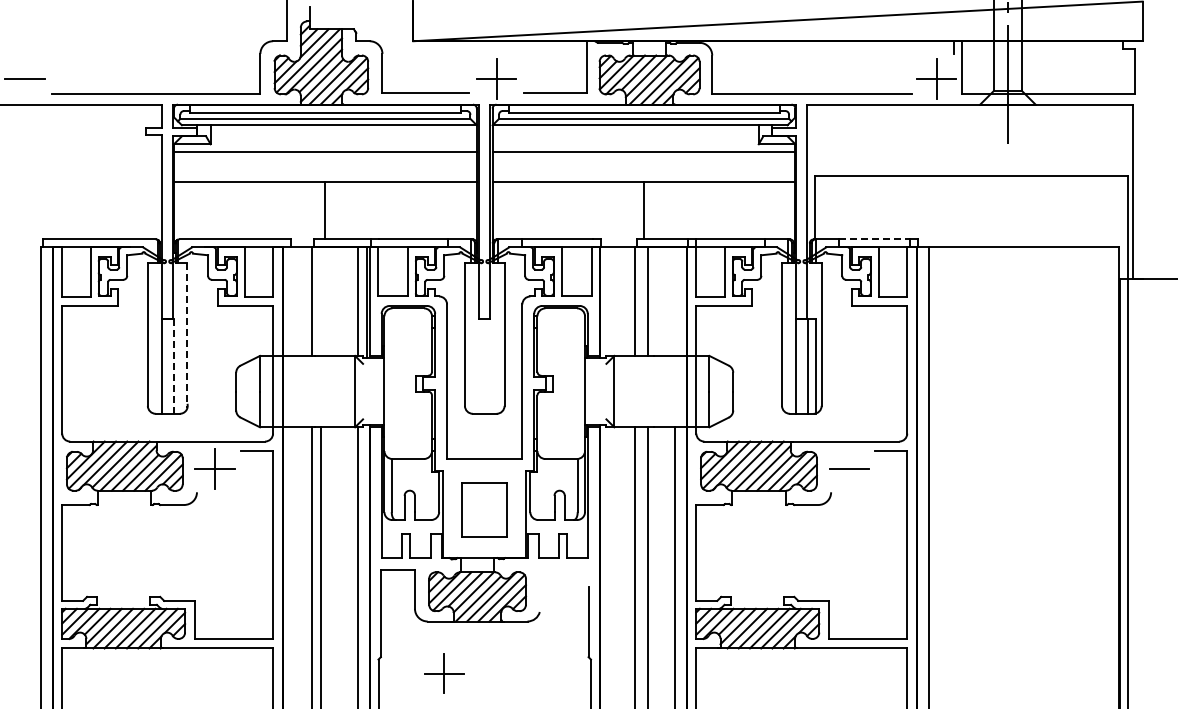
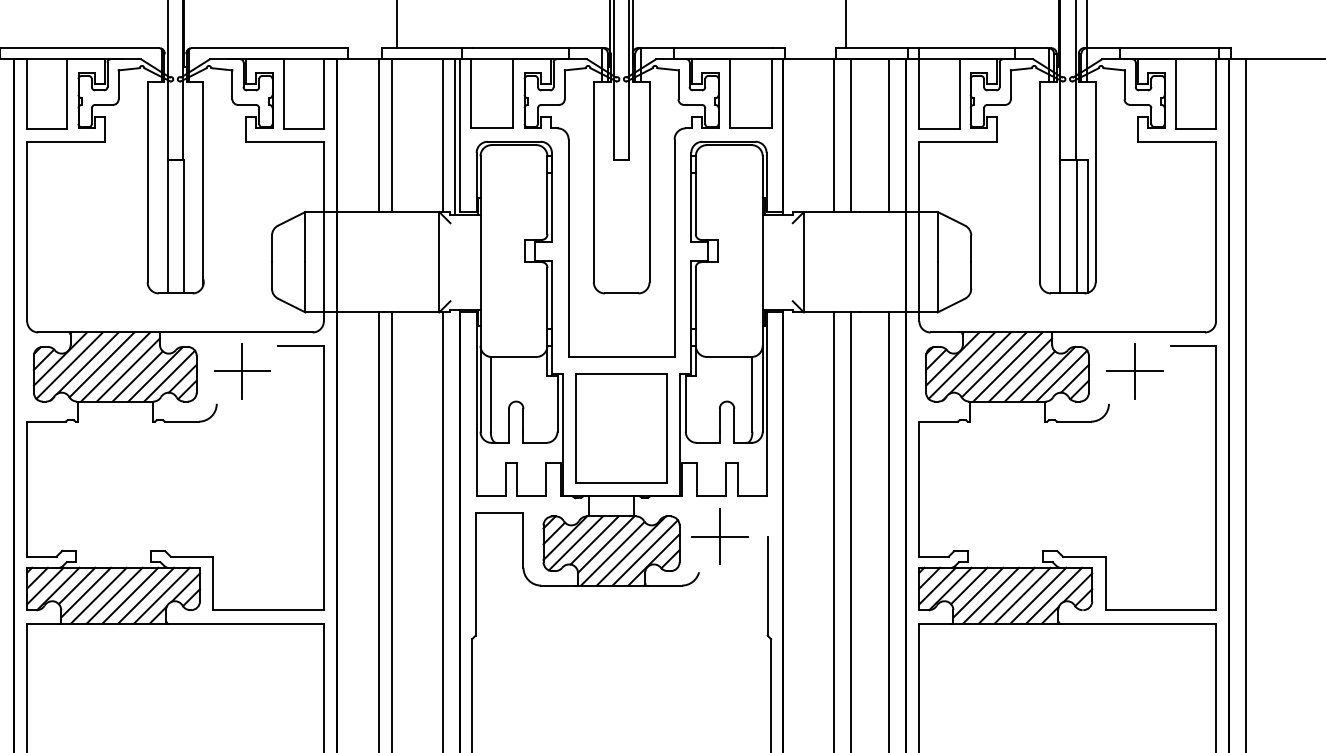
line: (874, 239) -> (1169, 48), dashed -> solid
line: (321, 301) -> (391, 135), added
line: (674, 301) -> (888, 135), added
line: (187, 336) -> (203, 184), dashed -> solid
line: (173, 366) -> (183, 226), dashed -> solid
line: (849, 469) -> (1134, 371), added
part: (484, 509) -> (621, 428), size x1.43
part: (444, 673) -> (719, 536), moved

